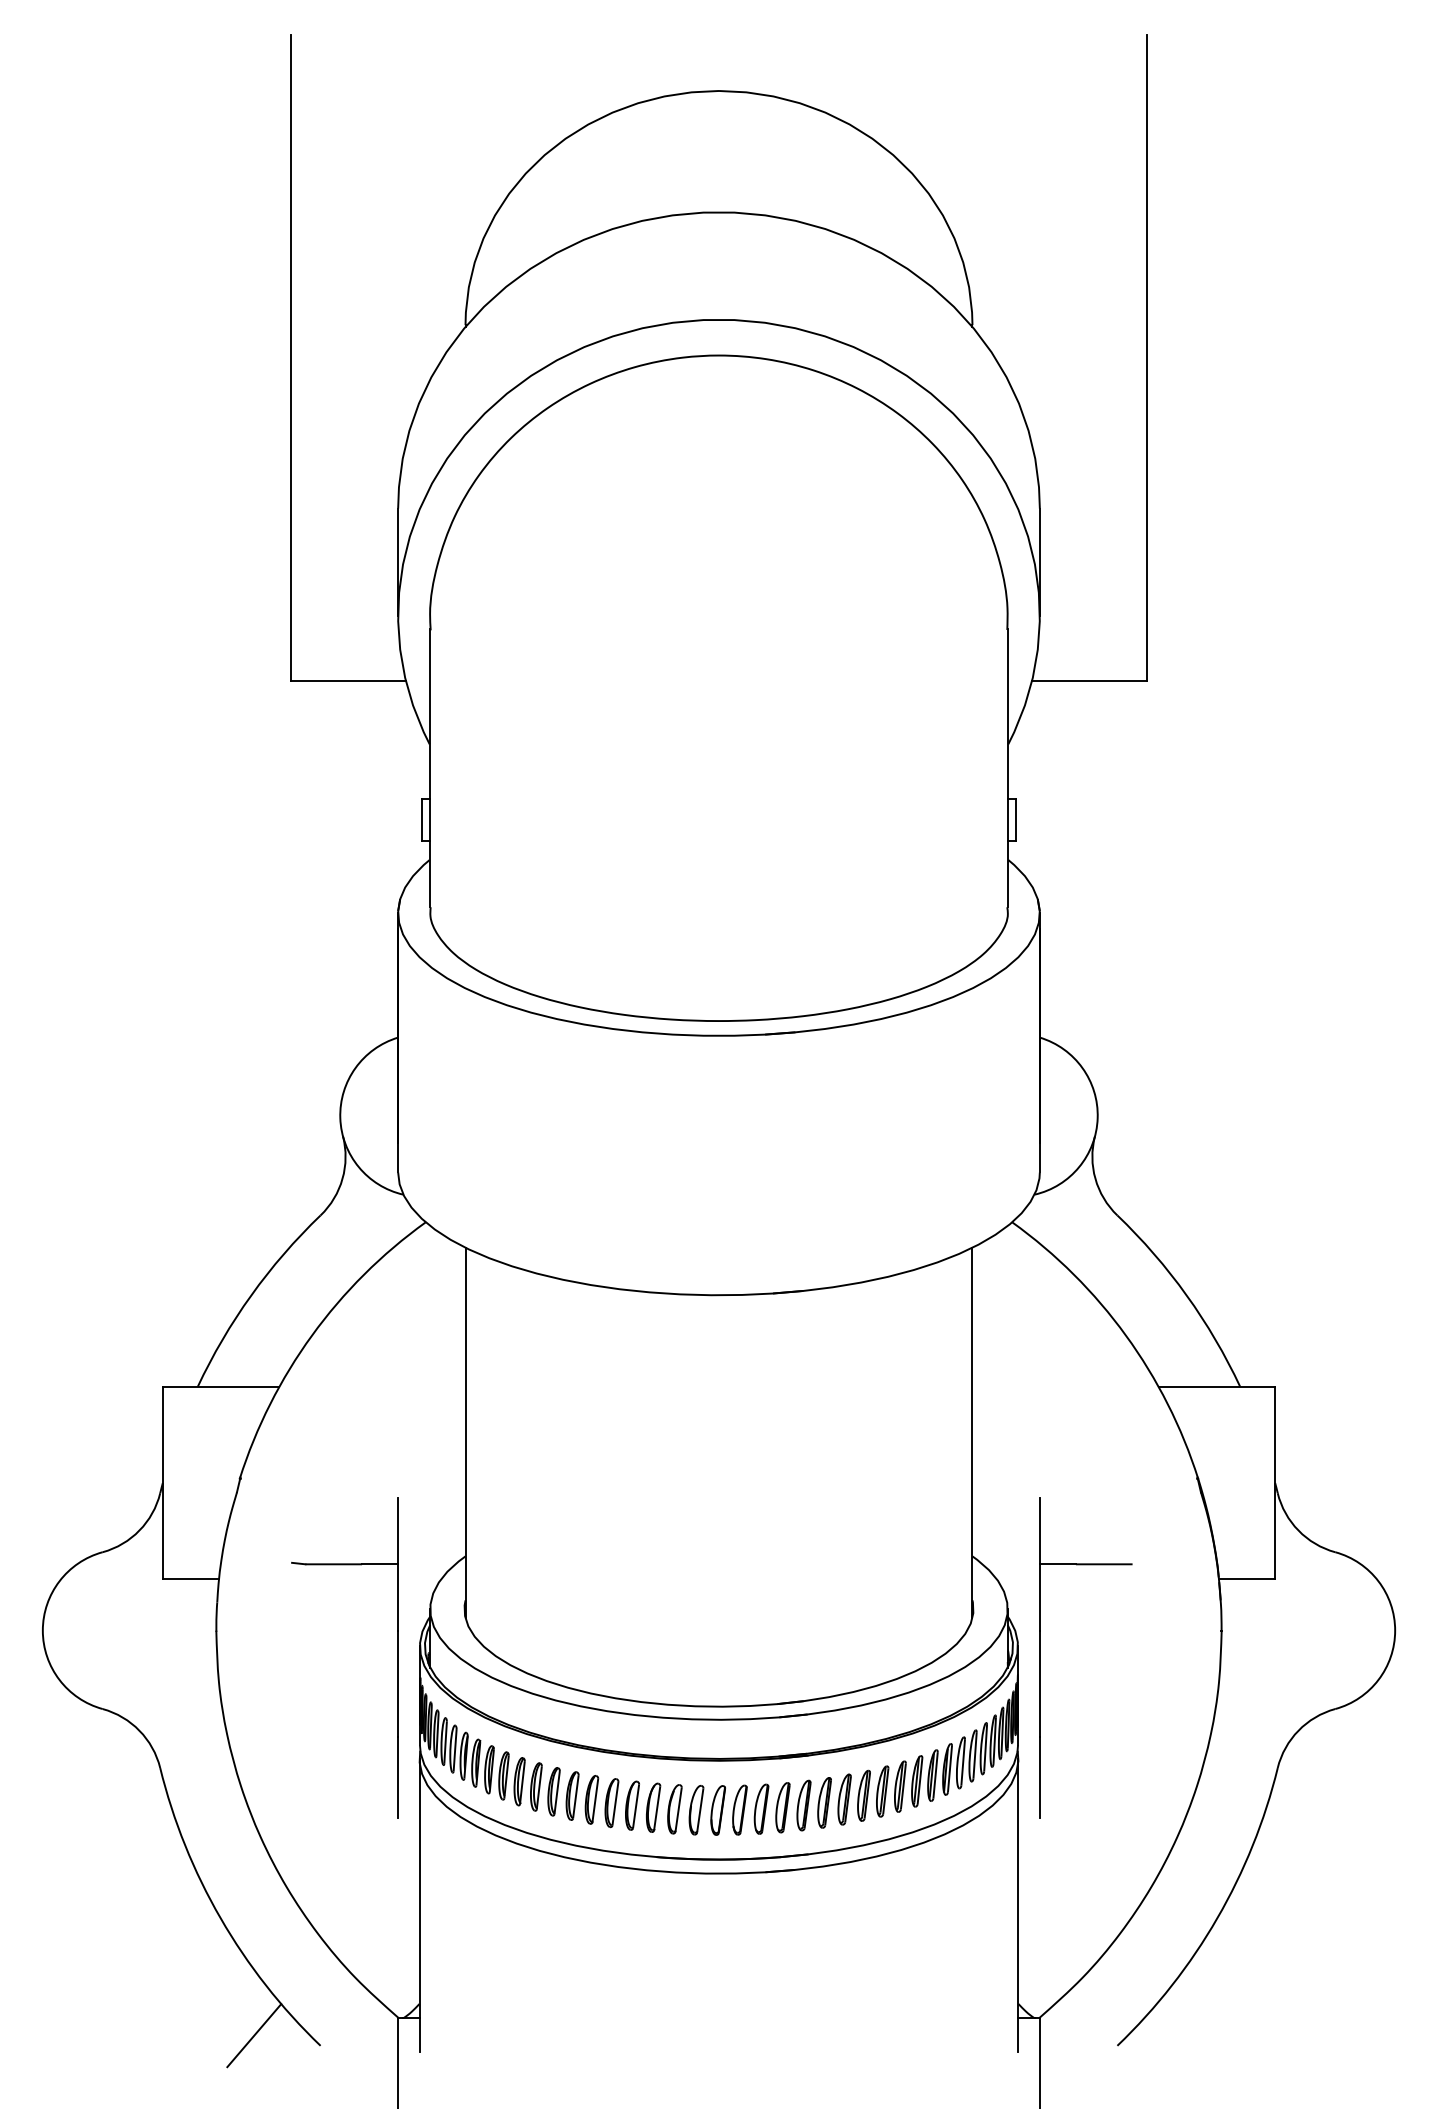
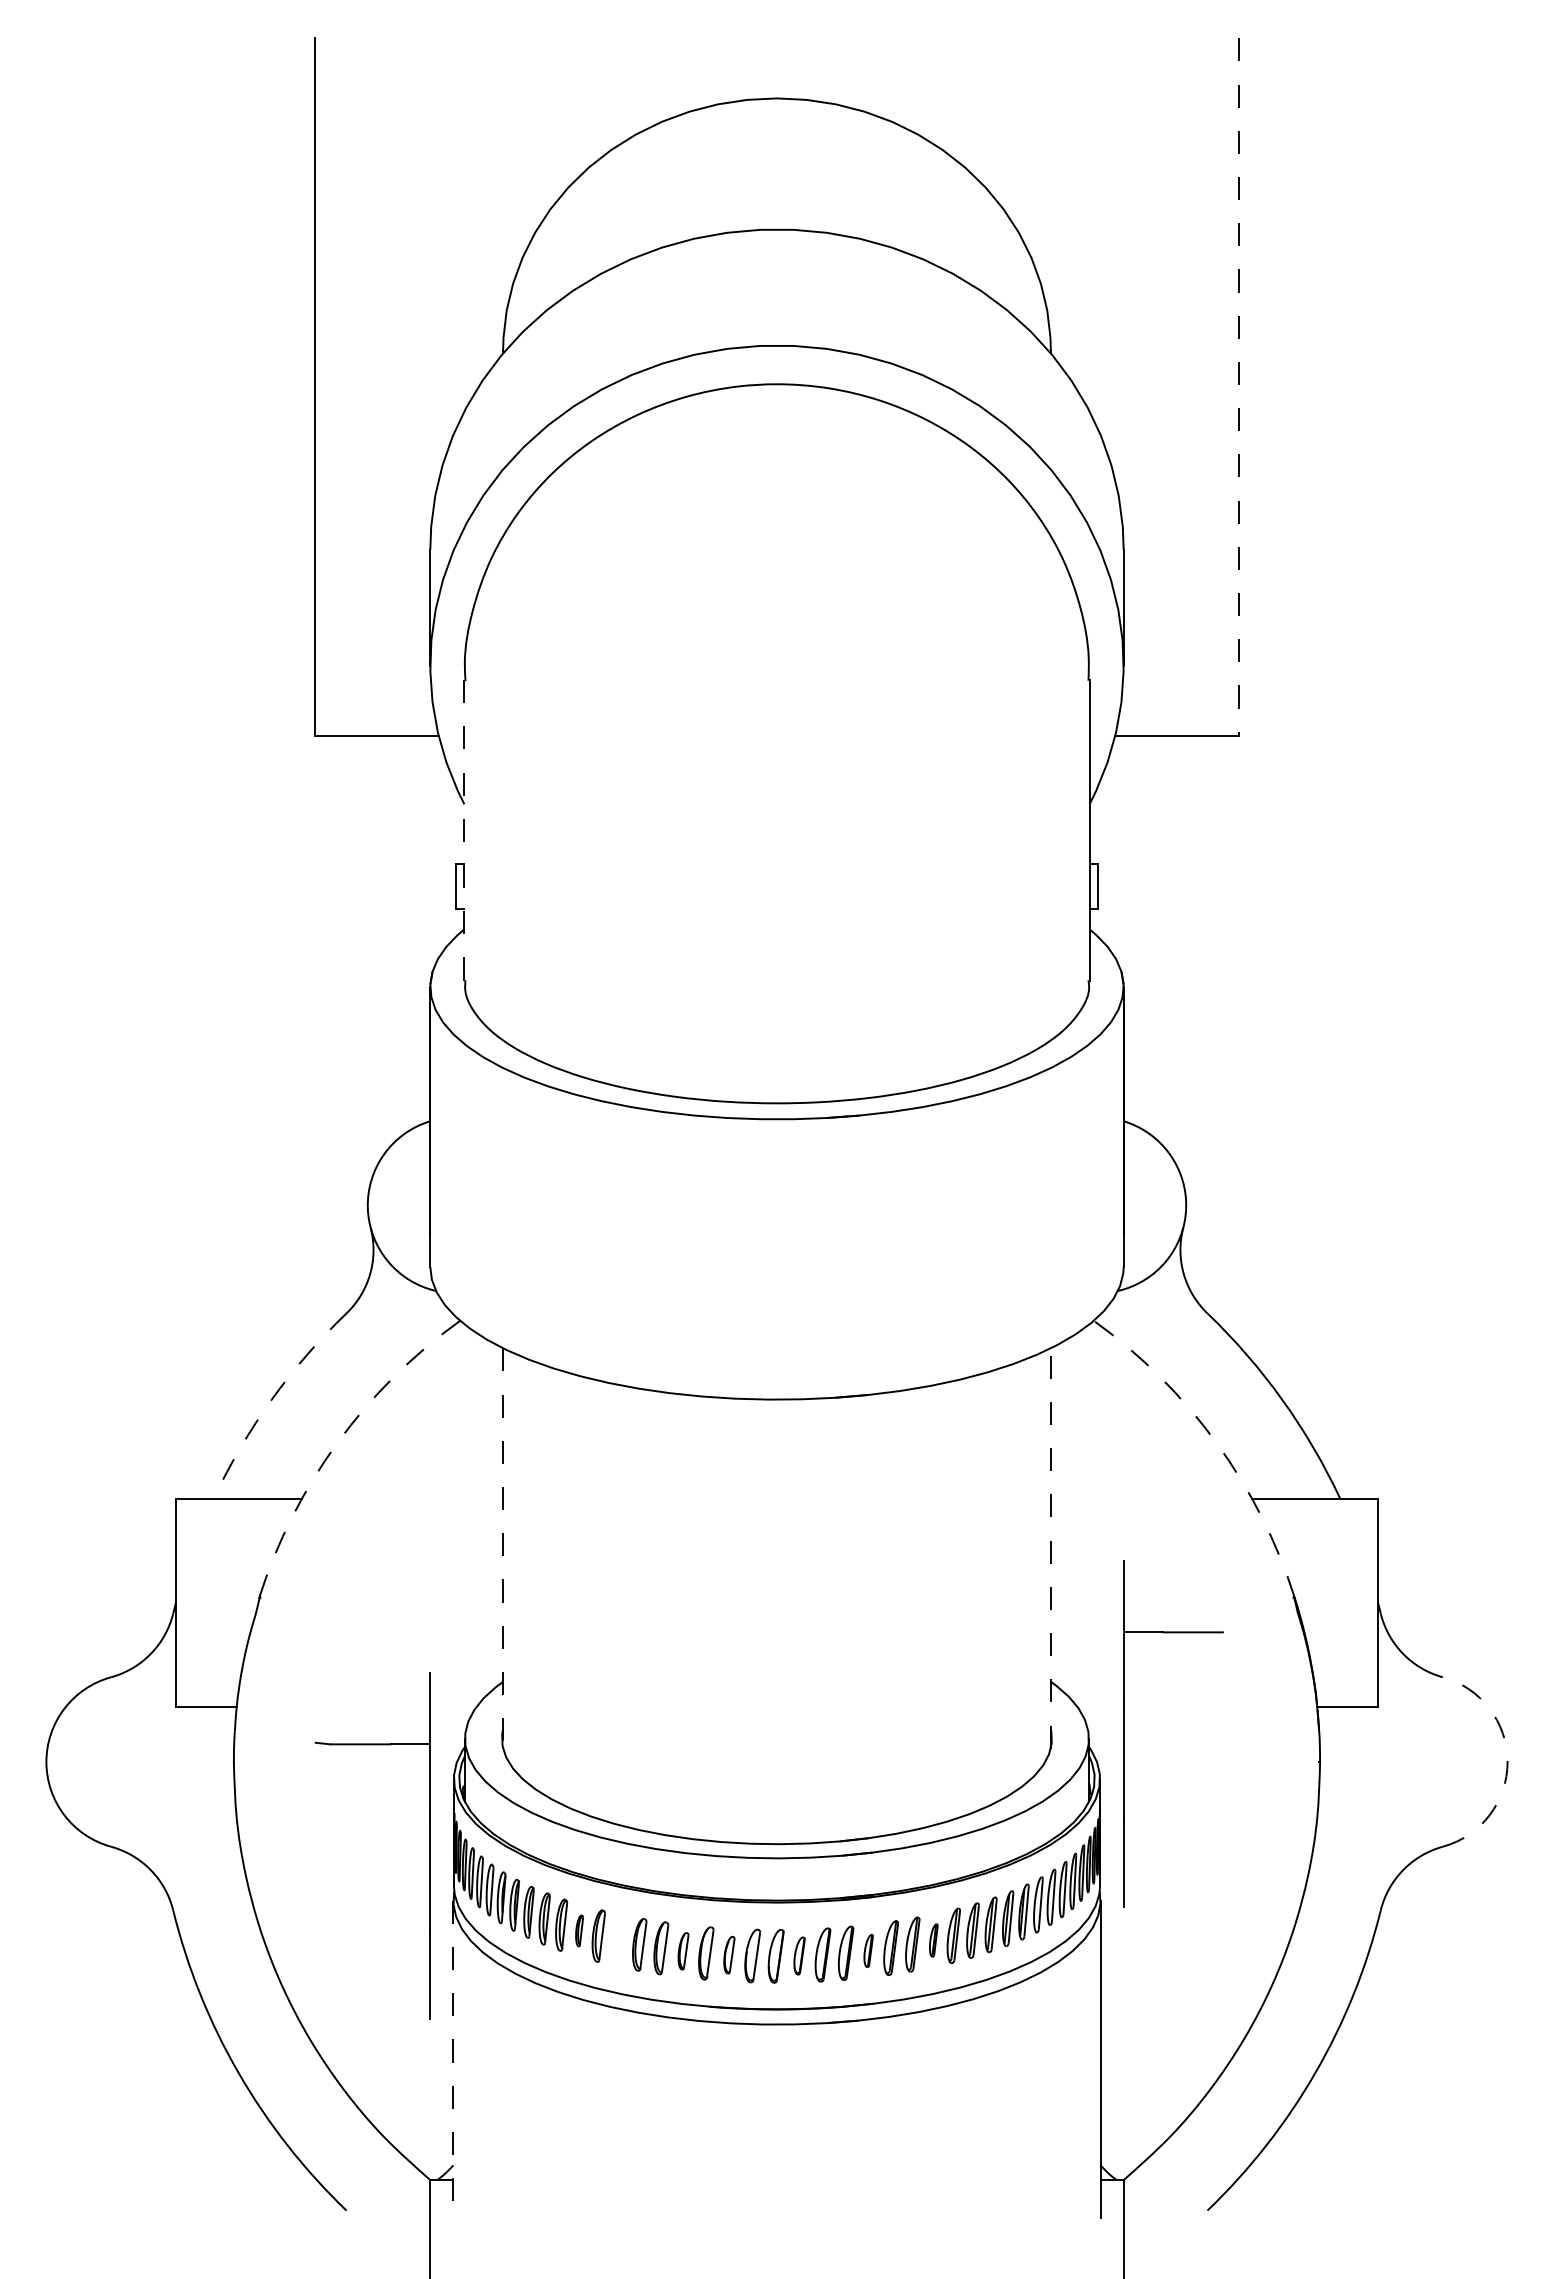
line: (1147, 358) -> (1239, 387), solid -> dashed
line: (429, 768) -> (464, 830), solid -> dashed
arc: (251, 1295) -> (271, 1399), solid -> dashed
arc: (312, 1335) -> (337, 1443), solid -> dashed
arc: (1125, 1335) -> (1216, 1443), solid -> dashed
line: (972, 1432) -> (1050, 1547), solid -> dashed
line: (465, 1433) -> (503, 1548), solid -> dashed
arc: (1395, 1631) -> (1507, 1762), solid -> dashed
part: (397, 1657) -> (429, 1845), moved
part: (1040, 1657) -> (1124, 1733), moved
part: (536, 1786) -> (579, 1930), size x0.6
part: (572, 1795) -> (618, 1940), removed
part: (863, 1795) -> (933, 1940), size x0.6
part: (803, 1805) -> (868, 1950), size x0.6
part: (632, 1806) -> (683, 1951), size x0.7
part: (675, 1809) -> (729, 1955), size x0.7
part: (739, 1809) -> (799, 1955), size x0.7
line: (419, 1905) -> (453, 2059), solid -> dashed
line: (253, 2035) -> (274, 2199), removed

